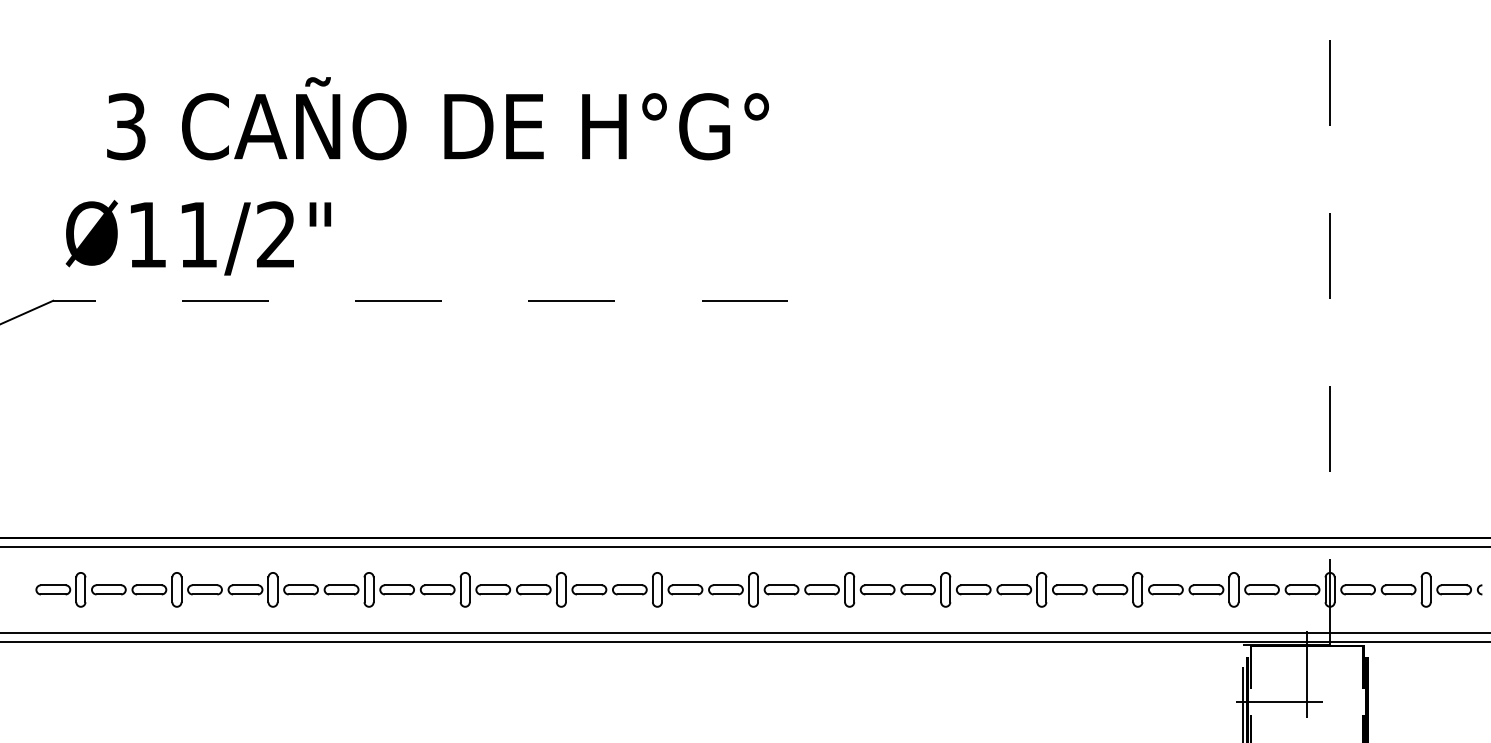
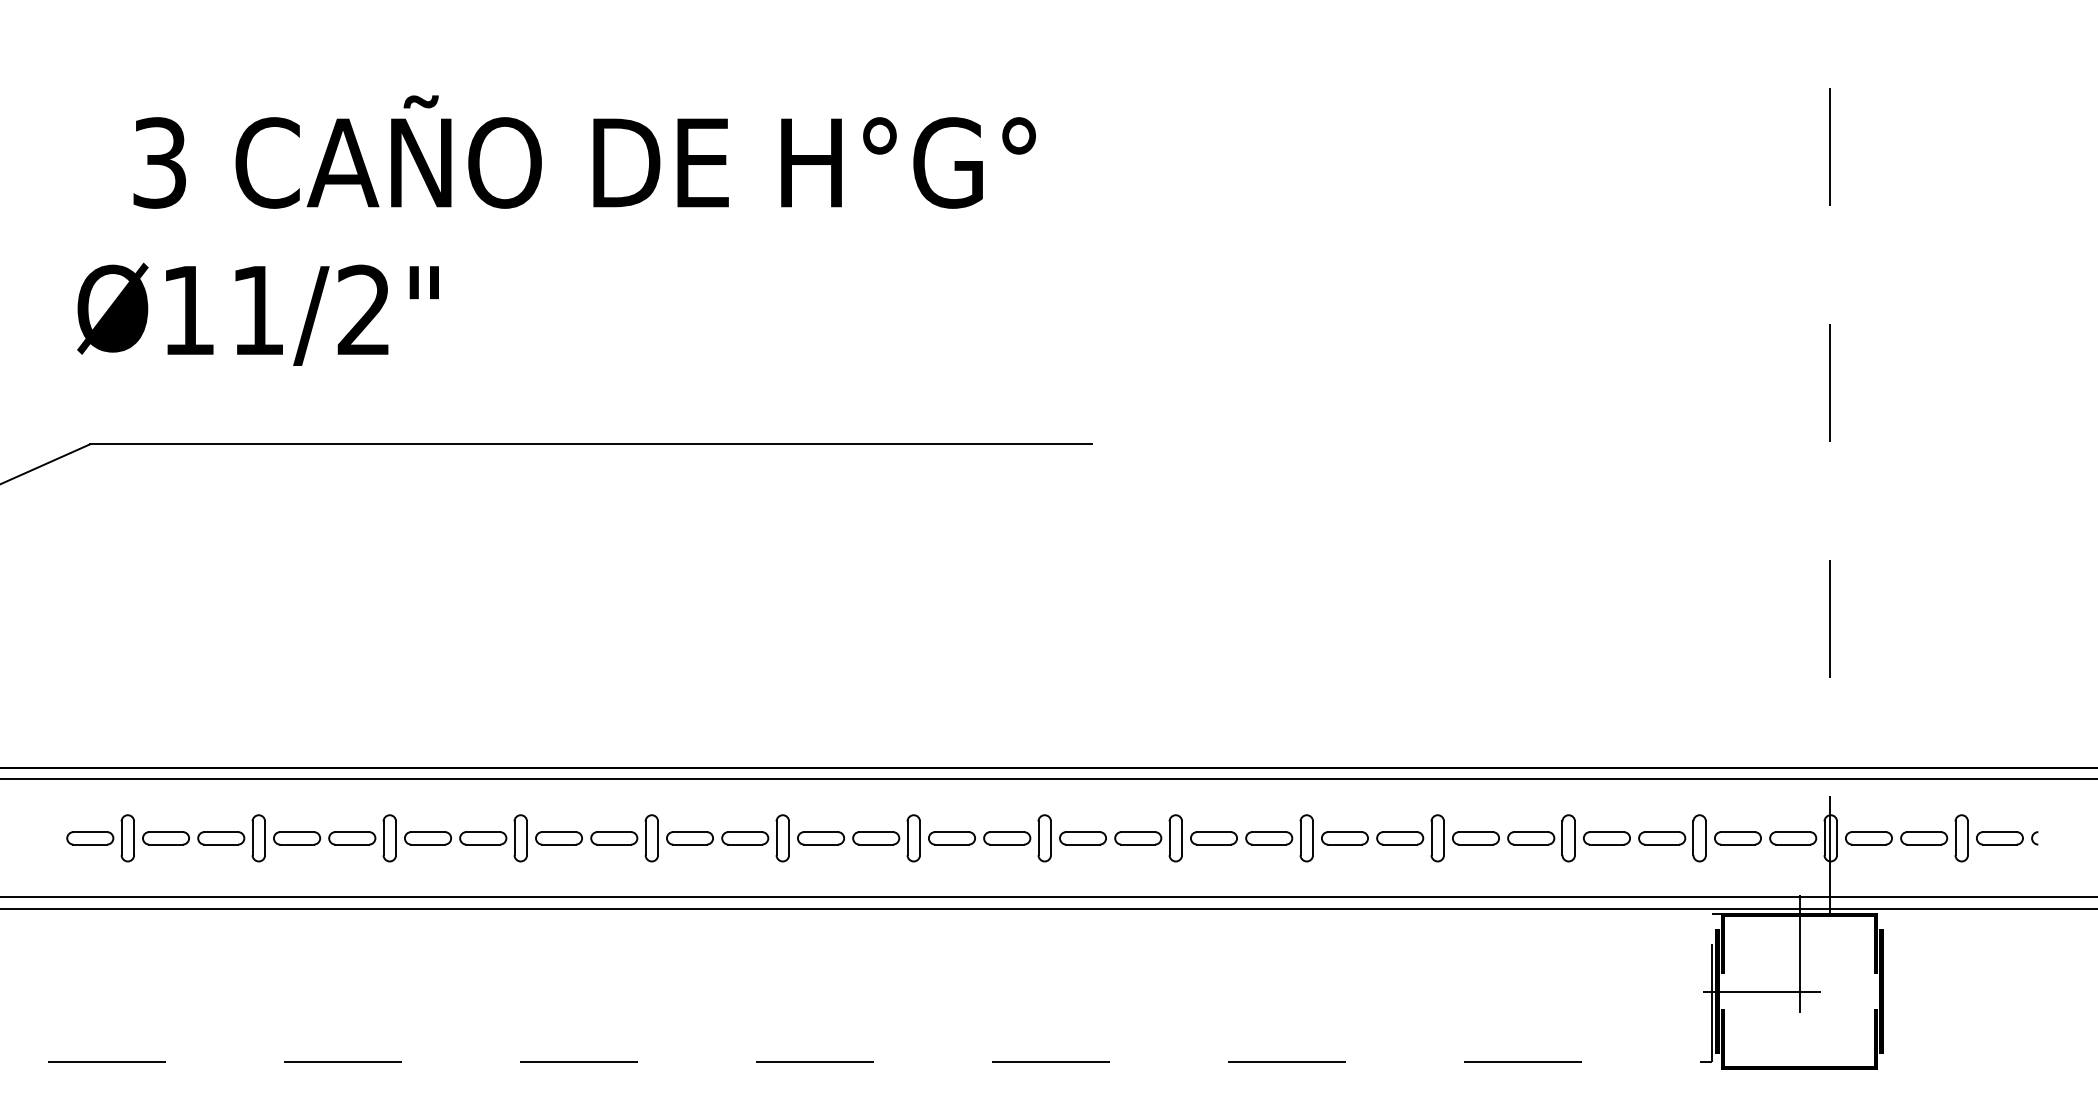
text: (417, 176) -> (556, 230), moved
line: (420, 300) -> (591, 444), dashed -> solid

